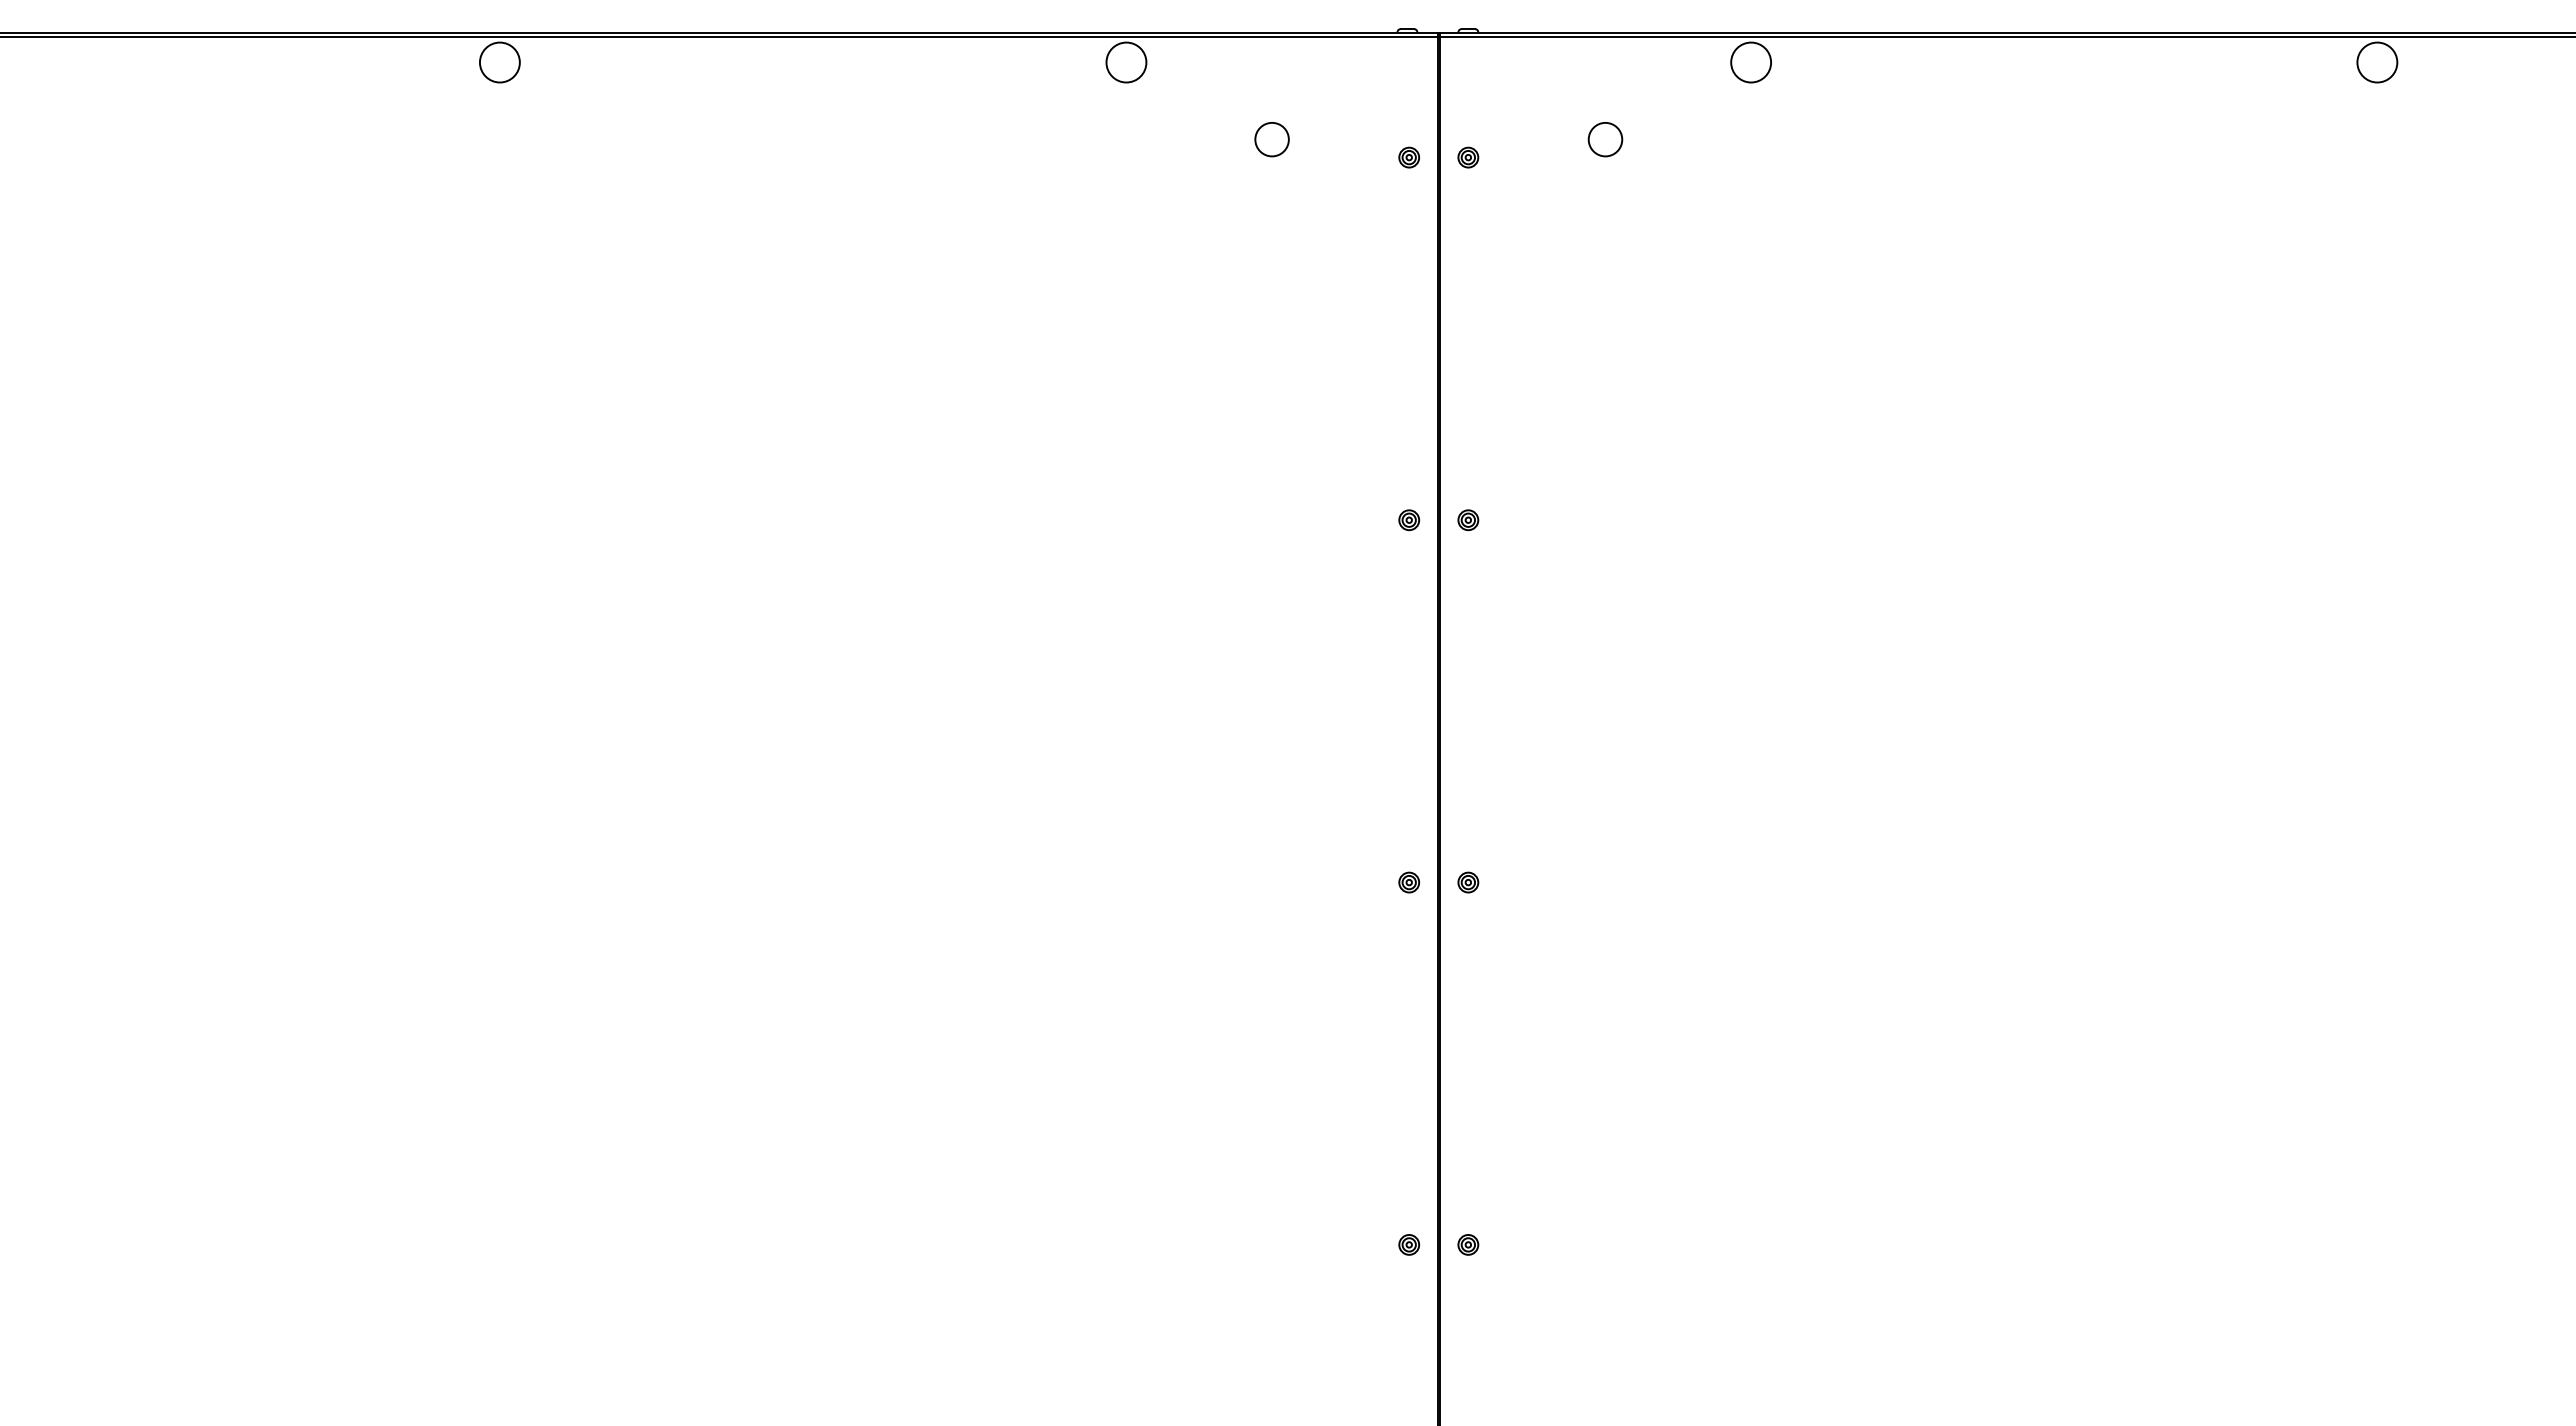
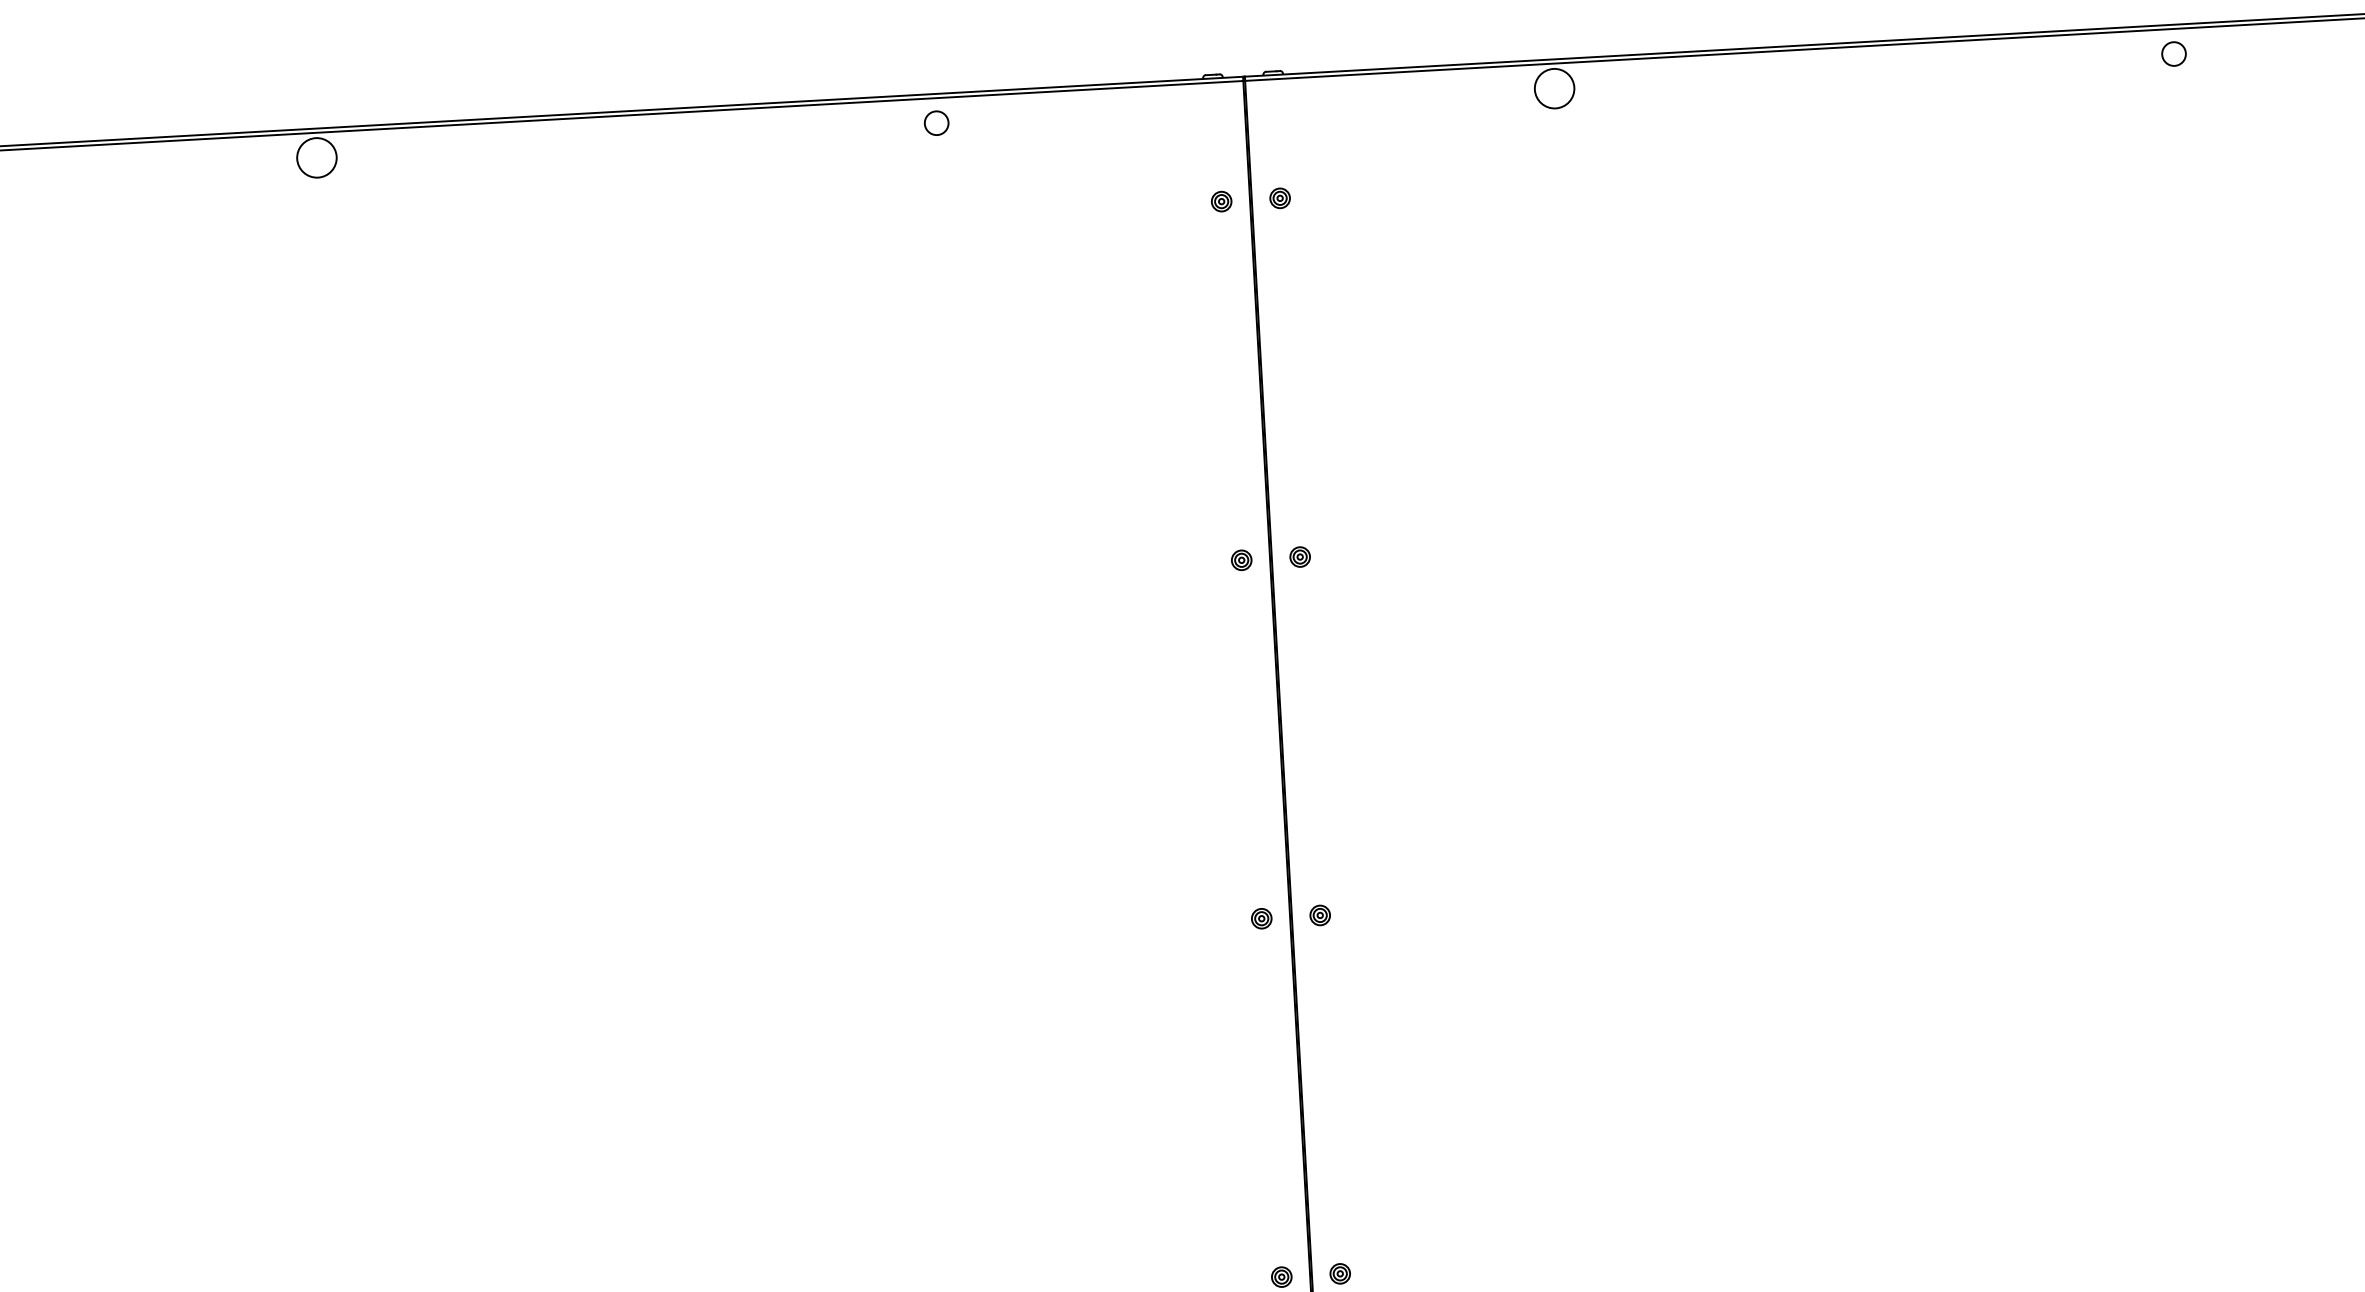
circle: (1126, 62) -> (936, 123), size x0.6
circle: (2377, 62) -> (2174, 53), size x0.6
circle: (1271, 139) -> (1084, 191), removed
circle: (1605, 139) -> (1414, 172), removed

